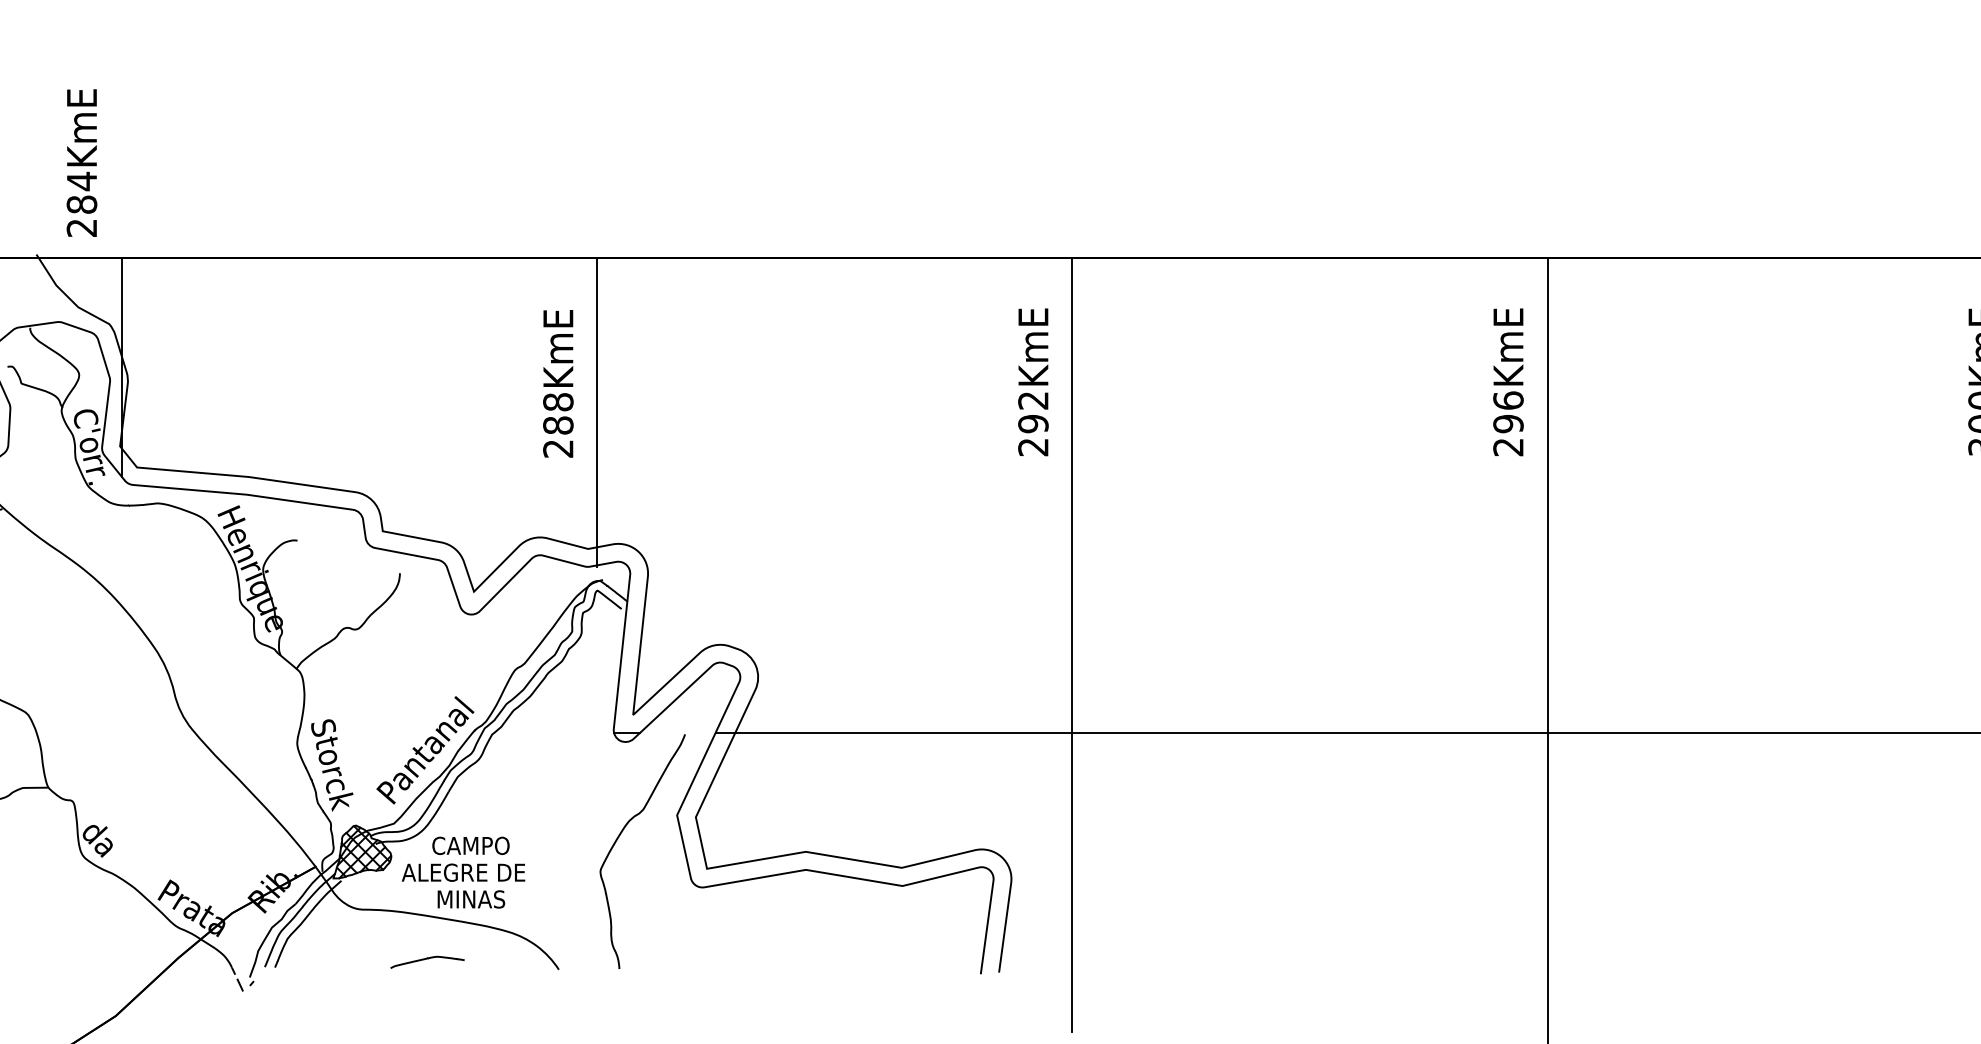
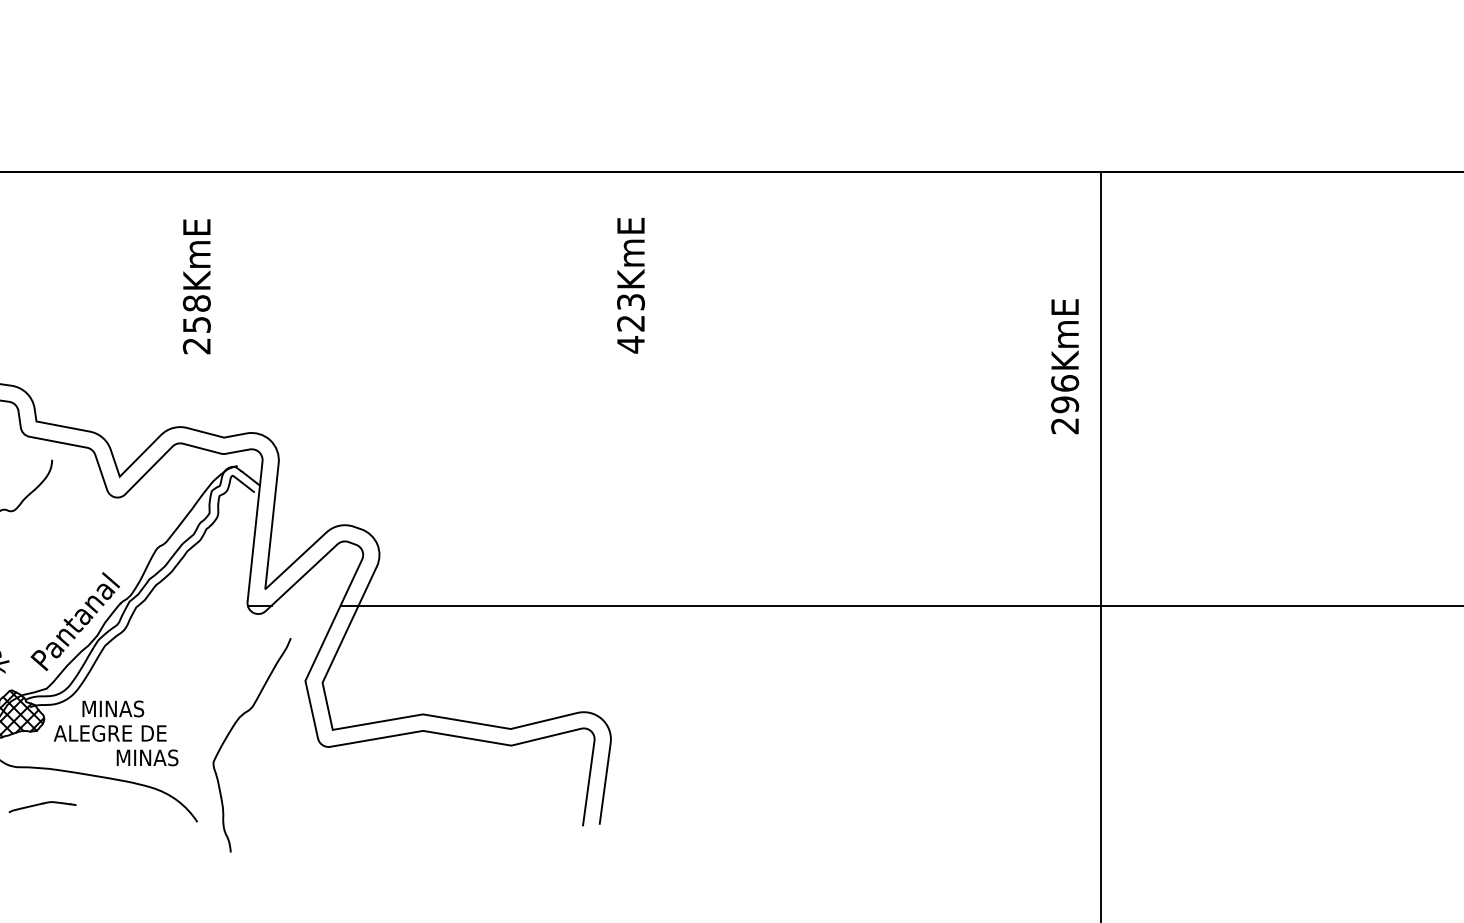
text: (1508, 382) -> (1065, 366), moved
line: (597, 411) -> (232, 312), removed
text: (1033, 424) -> (631, 323), 292KmE -> 423KmE
text: (558, 425) -> (197, 324), 288KmE -> 258KmE
line: (1072, 644) -> (666, 524), removed
curve: (619, 837) -> (230, 732), moved
text: (470, 845) -> (116, 708), CAMPO -> MINAS
text: (471, 899) -> (147, 757), moved
curve: (427, 959) -> (42, 804), moved

